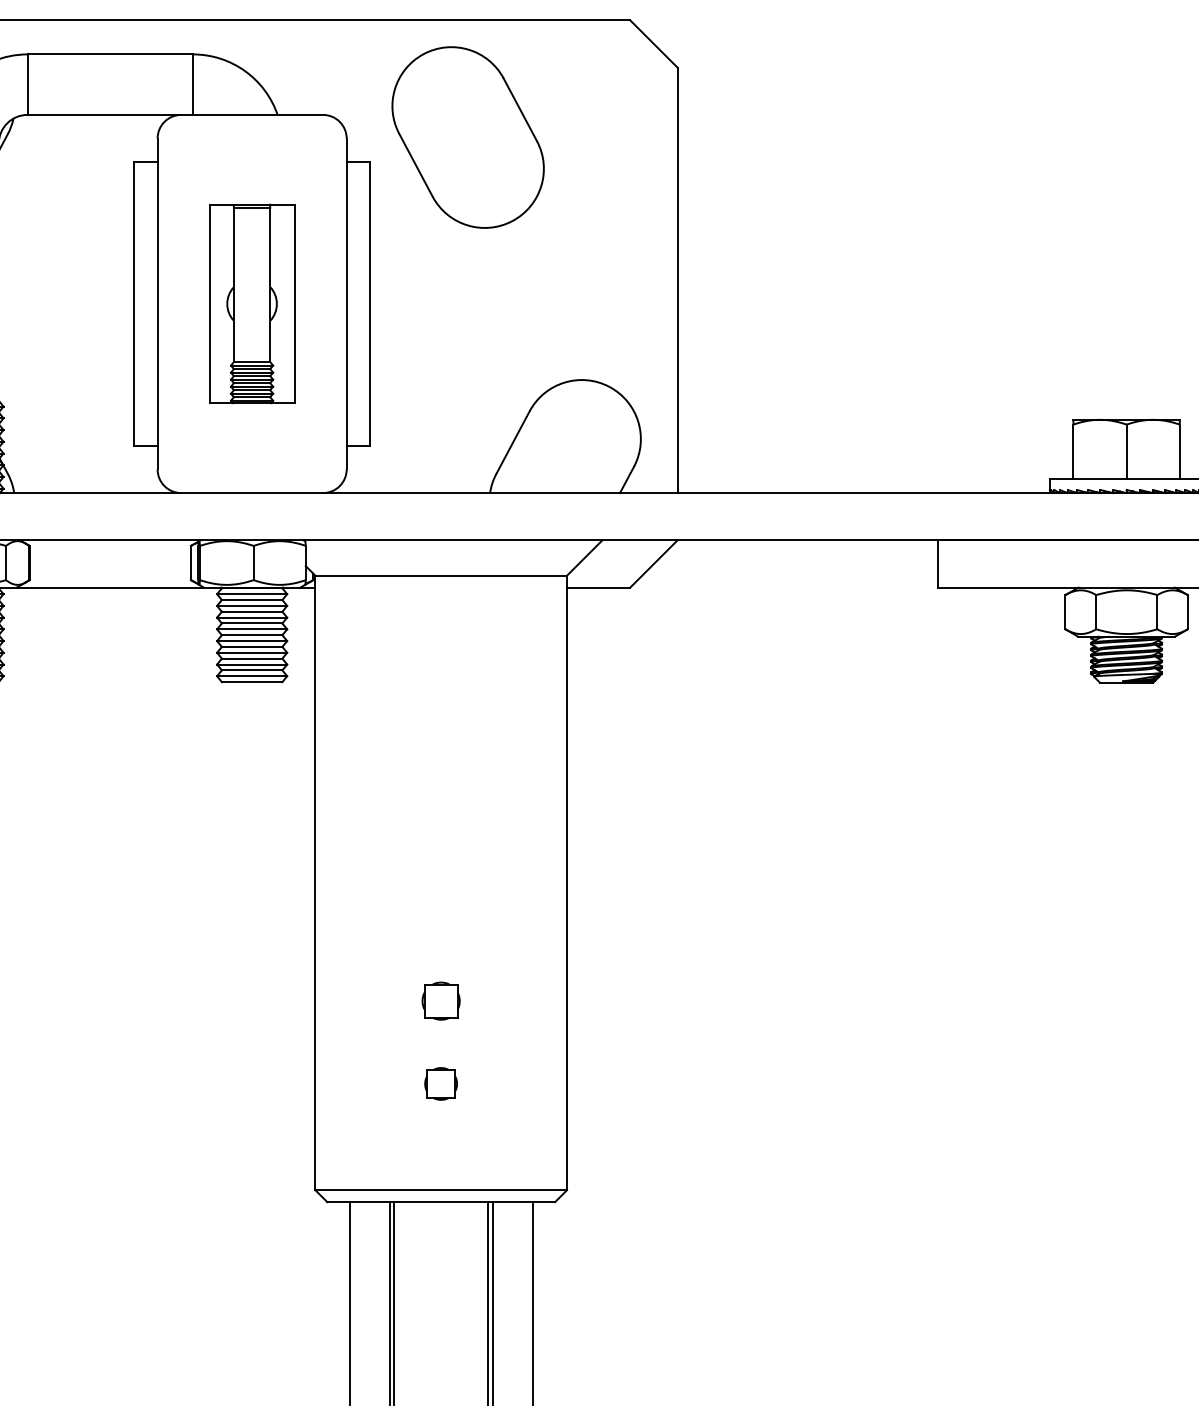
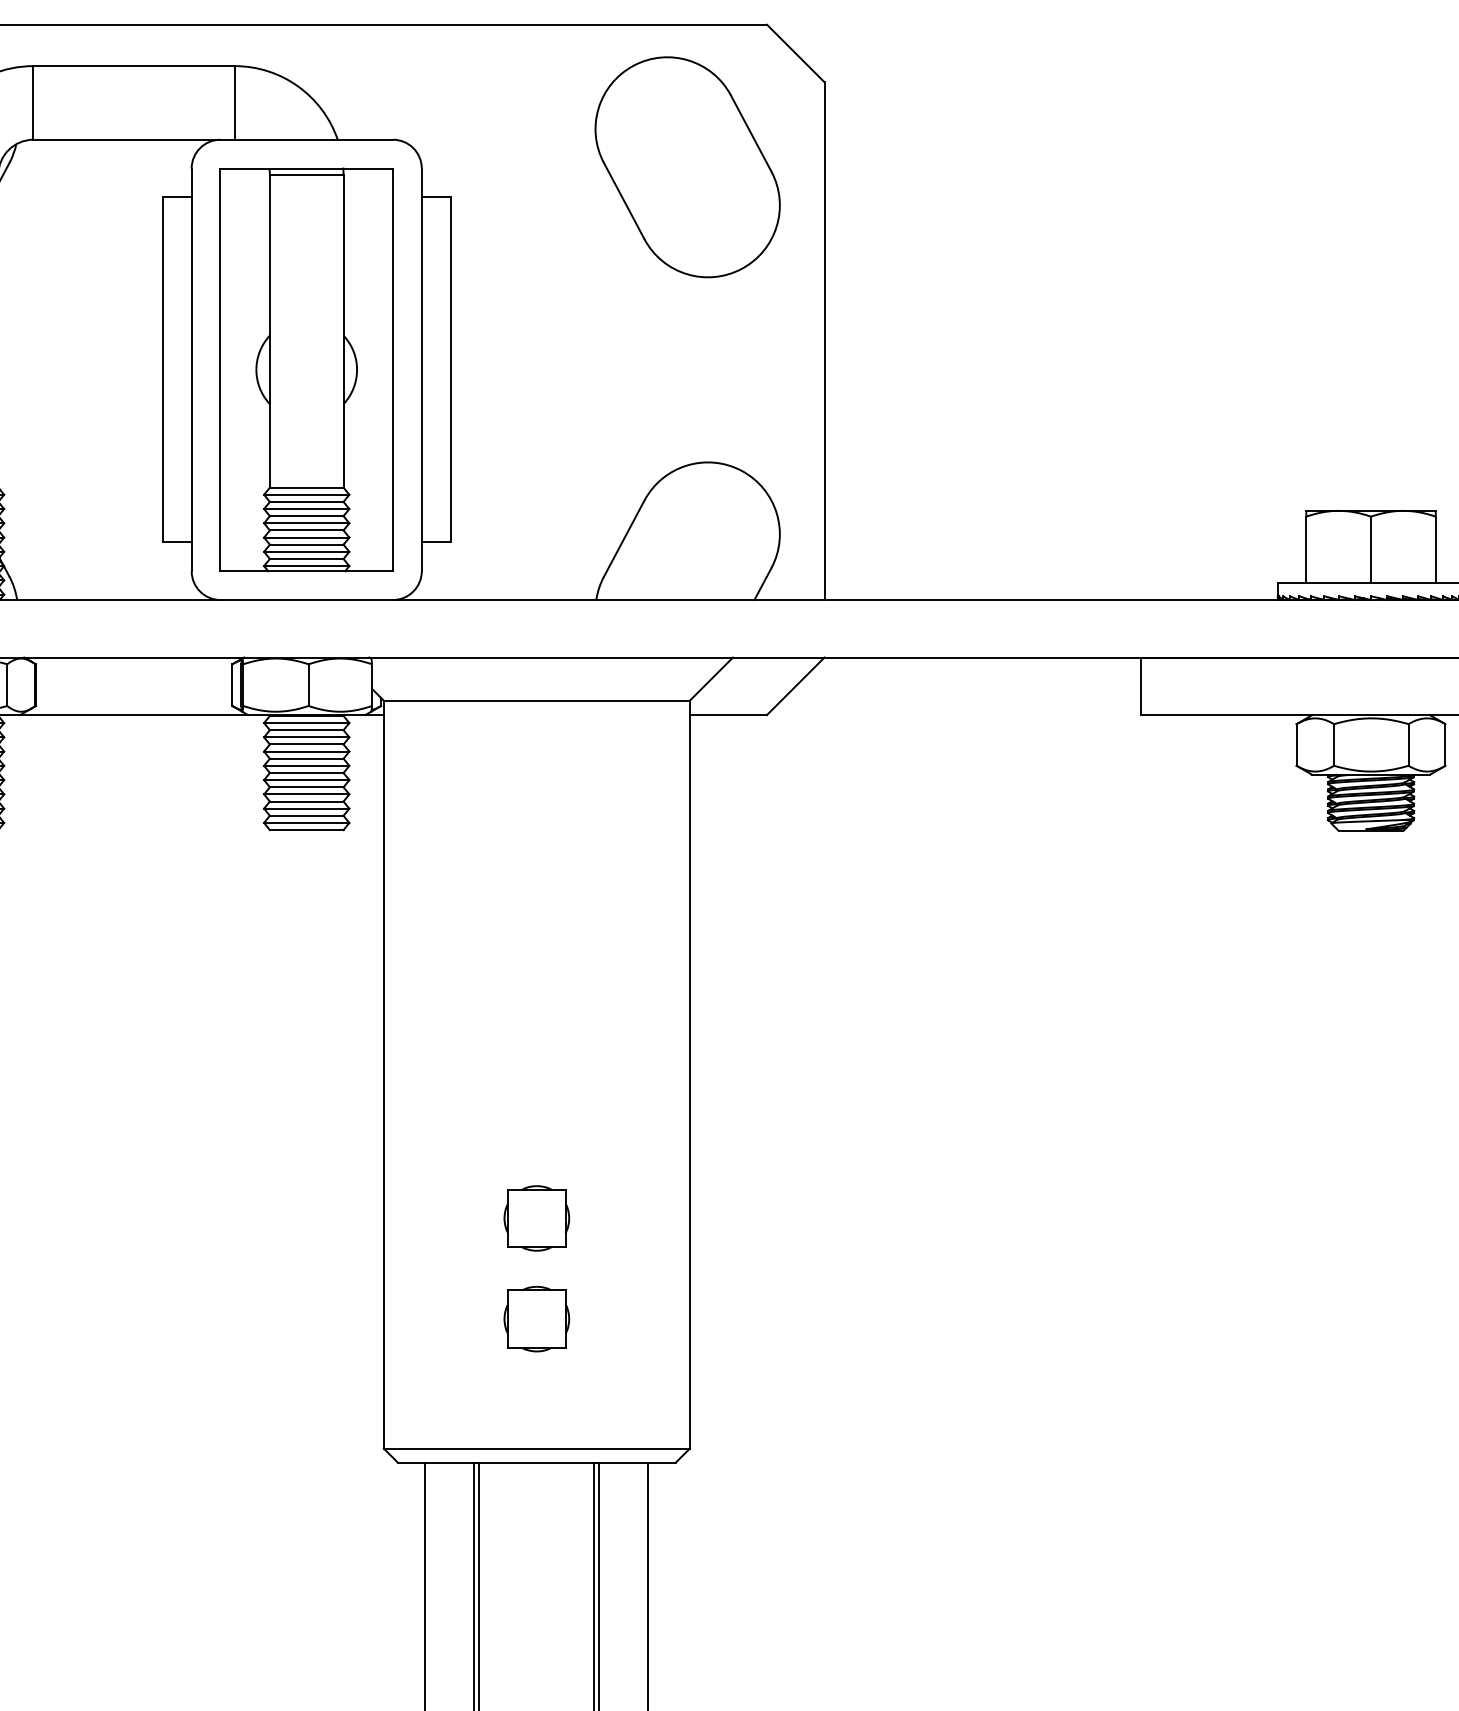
part: (467, 137) -> (686, 167), moved
part: (251, 303) -> (305, 369), size x1.67
part: (440, 1000) -> (535, 1217), size x1.43
part: (440, 1083) -> (535, 1318), size x1.67

